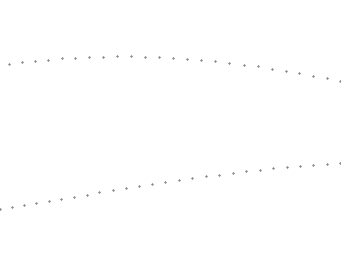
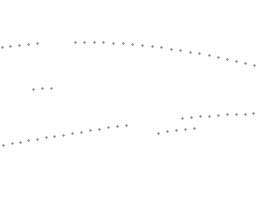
part: (89, 57) -> (42, 88), moved
part: (233, 173) -> (176, 130), moved

